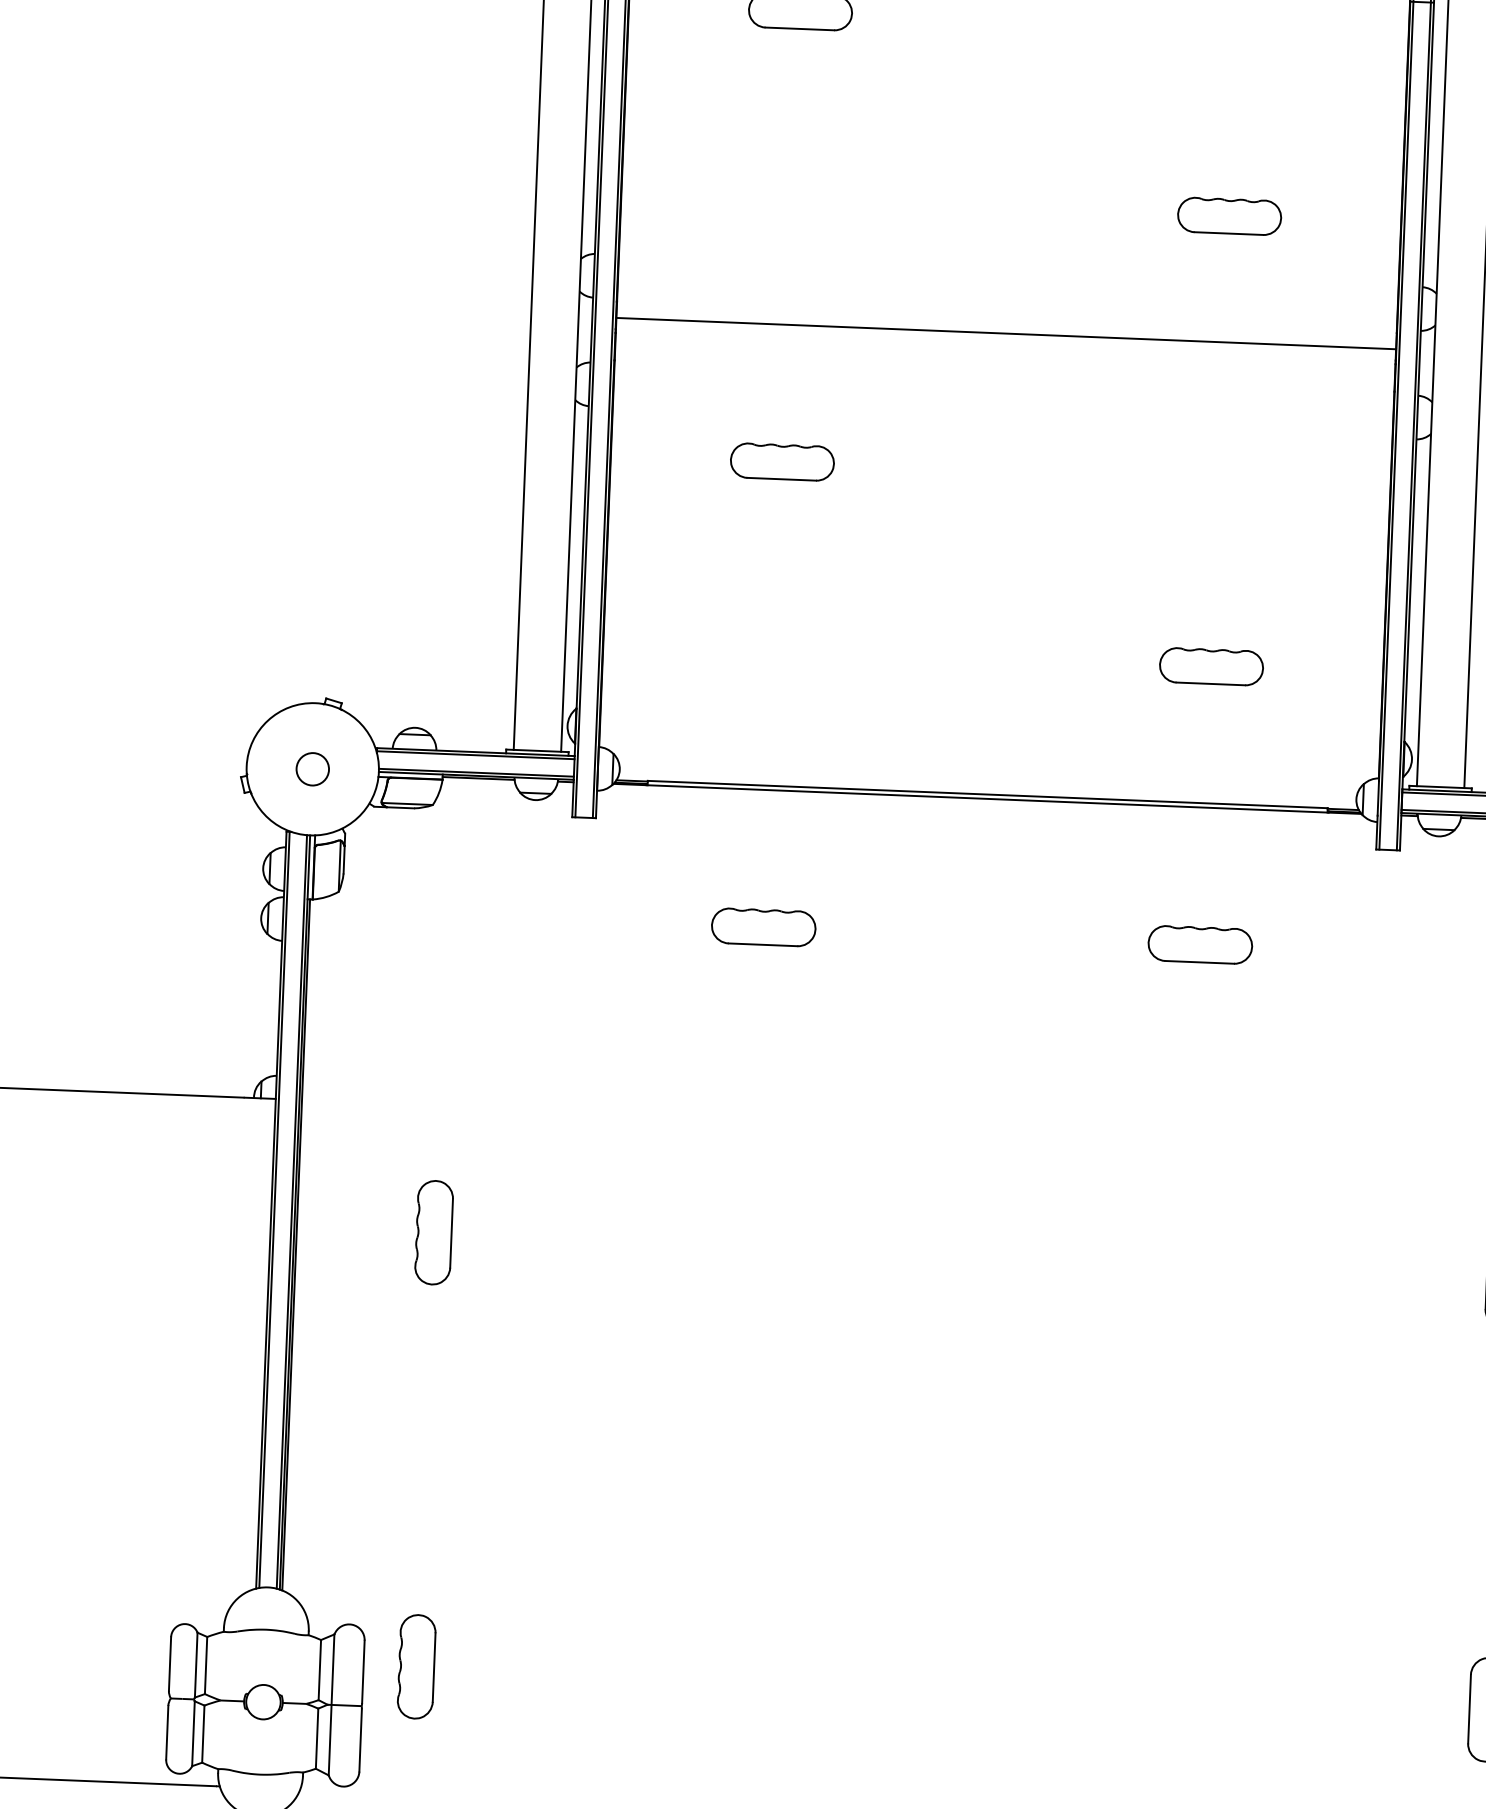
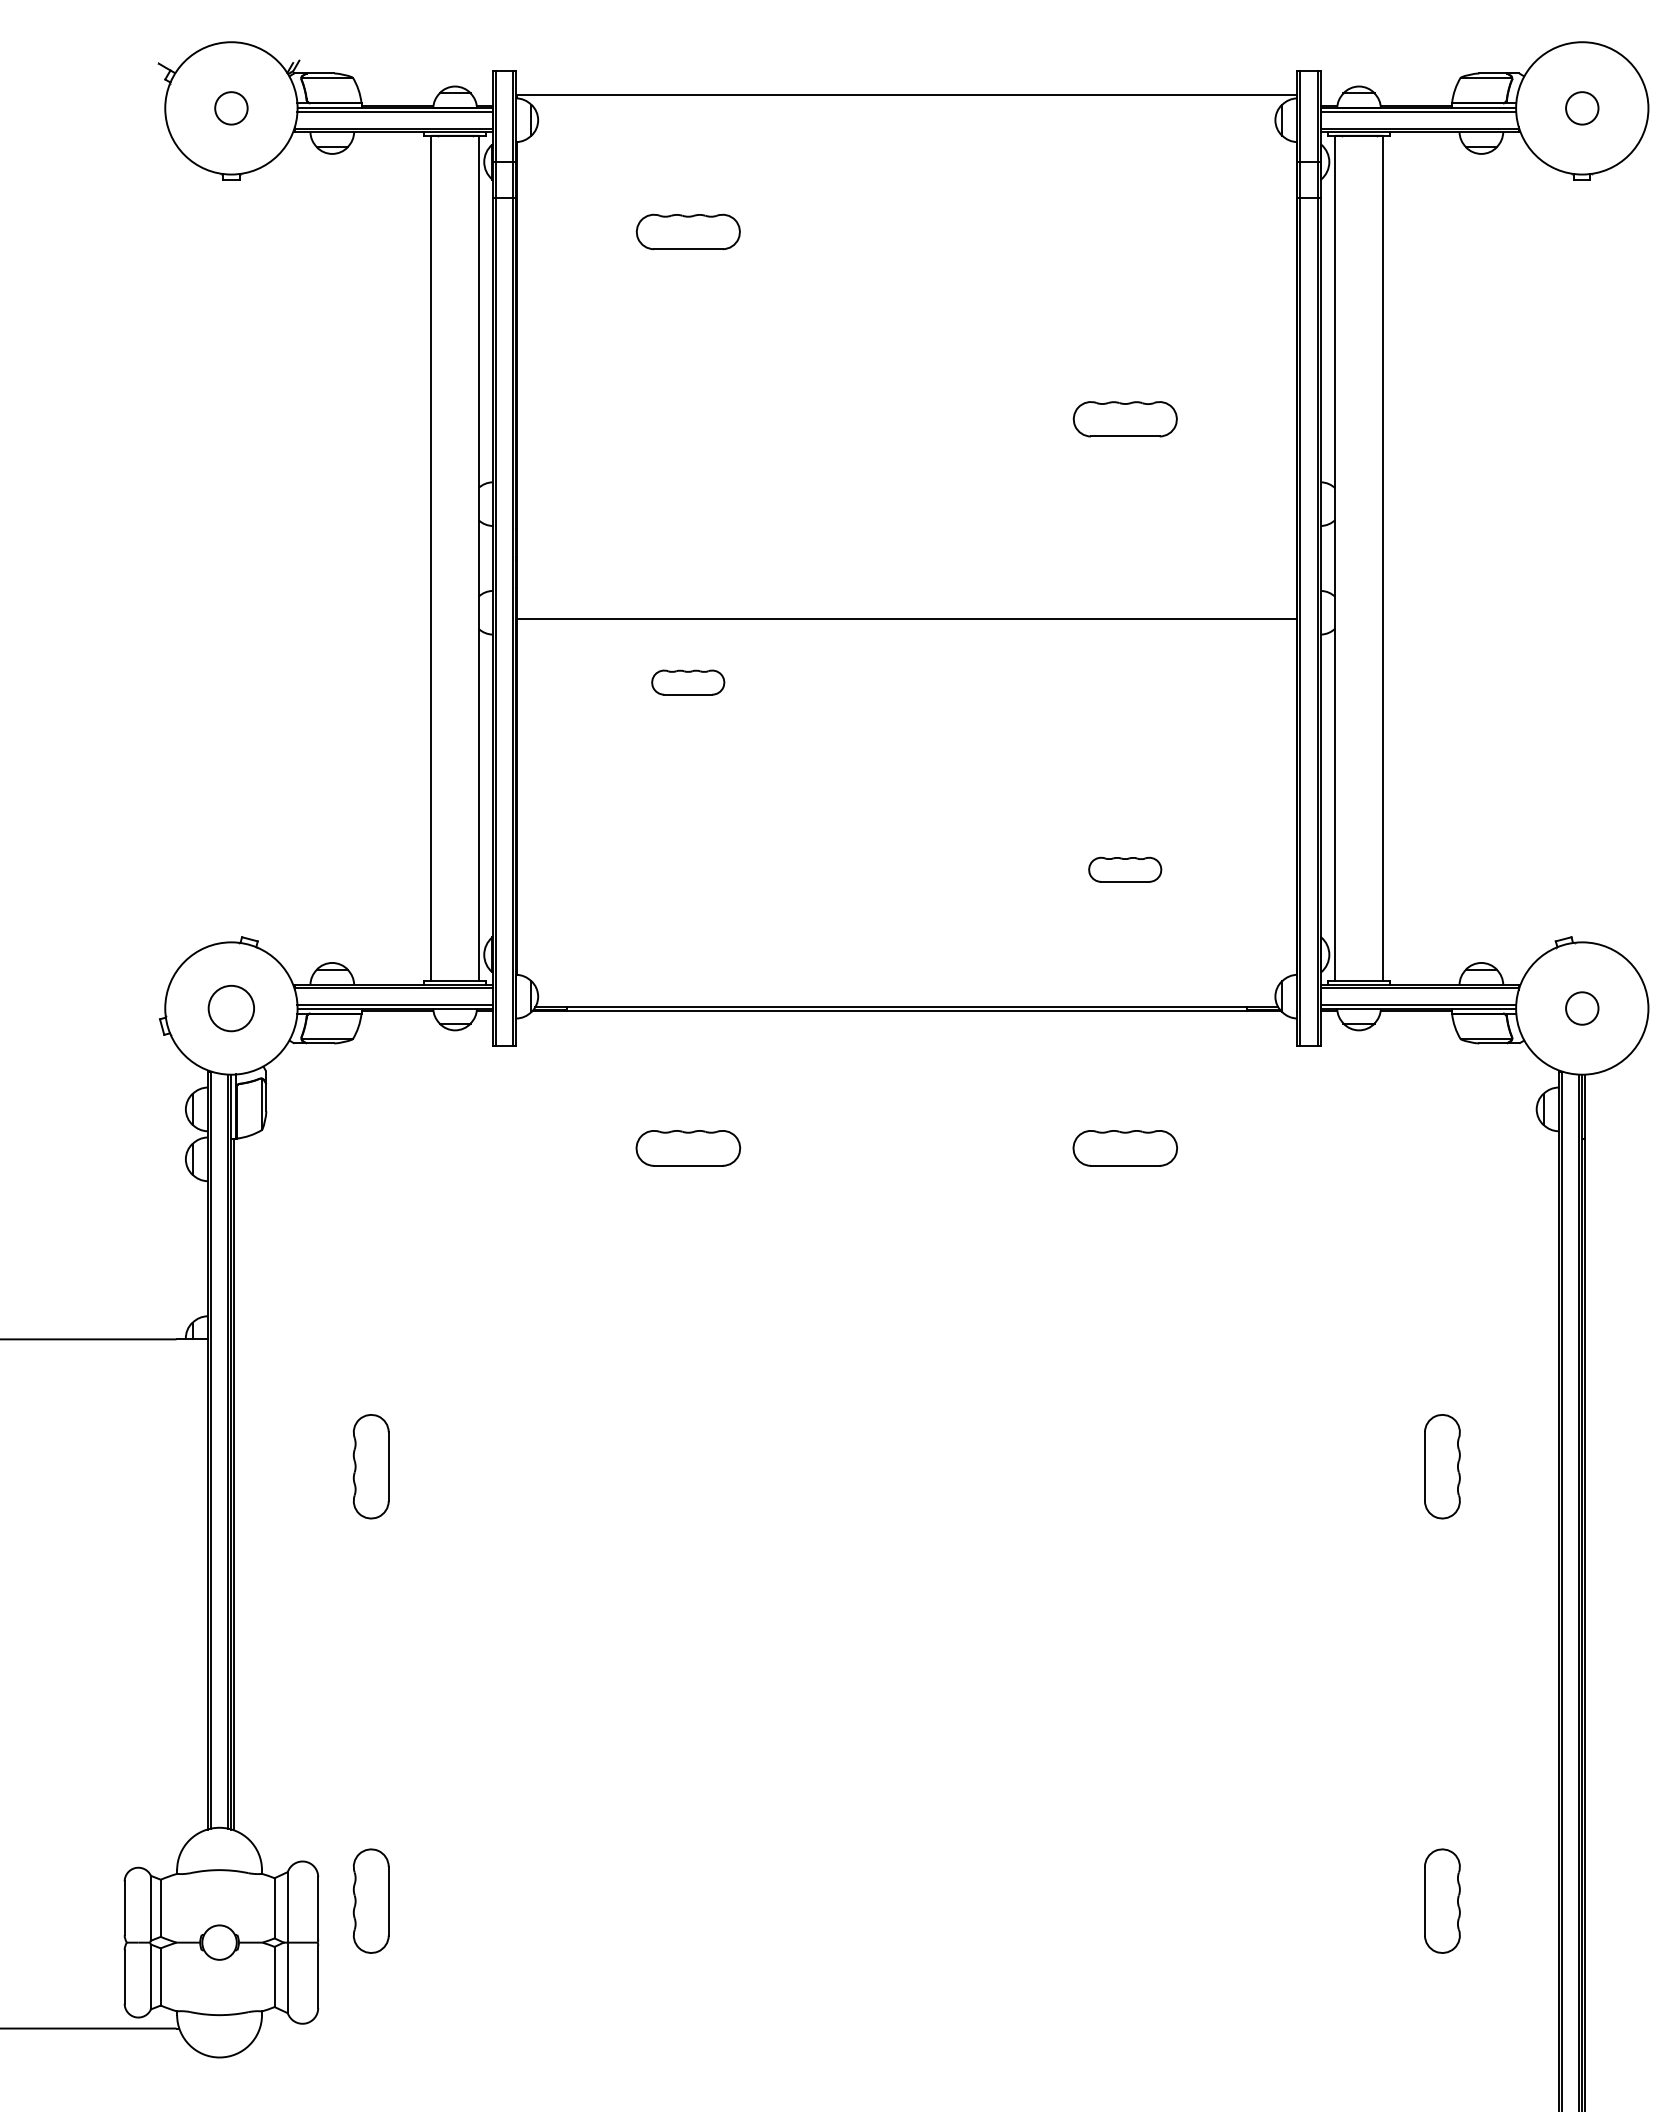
line: (1005, 333) -> (906, 619), moved
part: (781, 461) -> (687, 682), size x0.7
part: (1210, 666) -> (1124, 869), size x0.7
circle: (312, 769) -> (231, 1008), size x1.4

